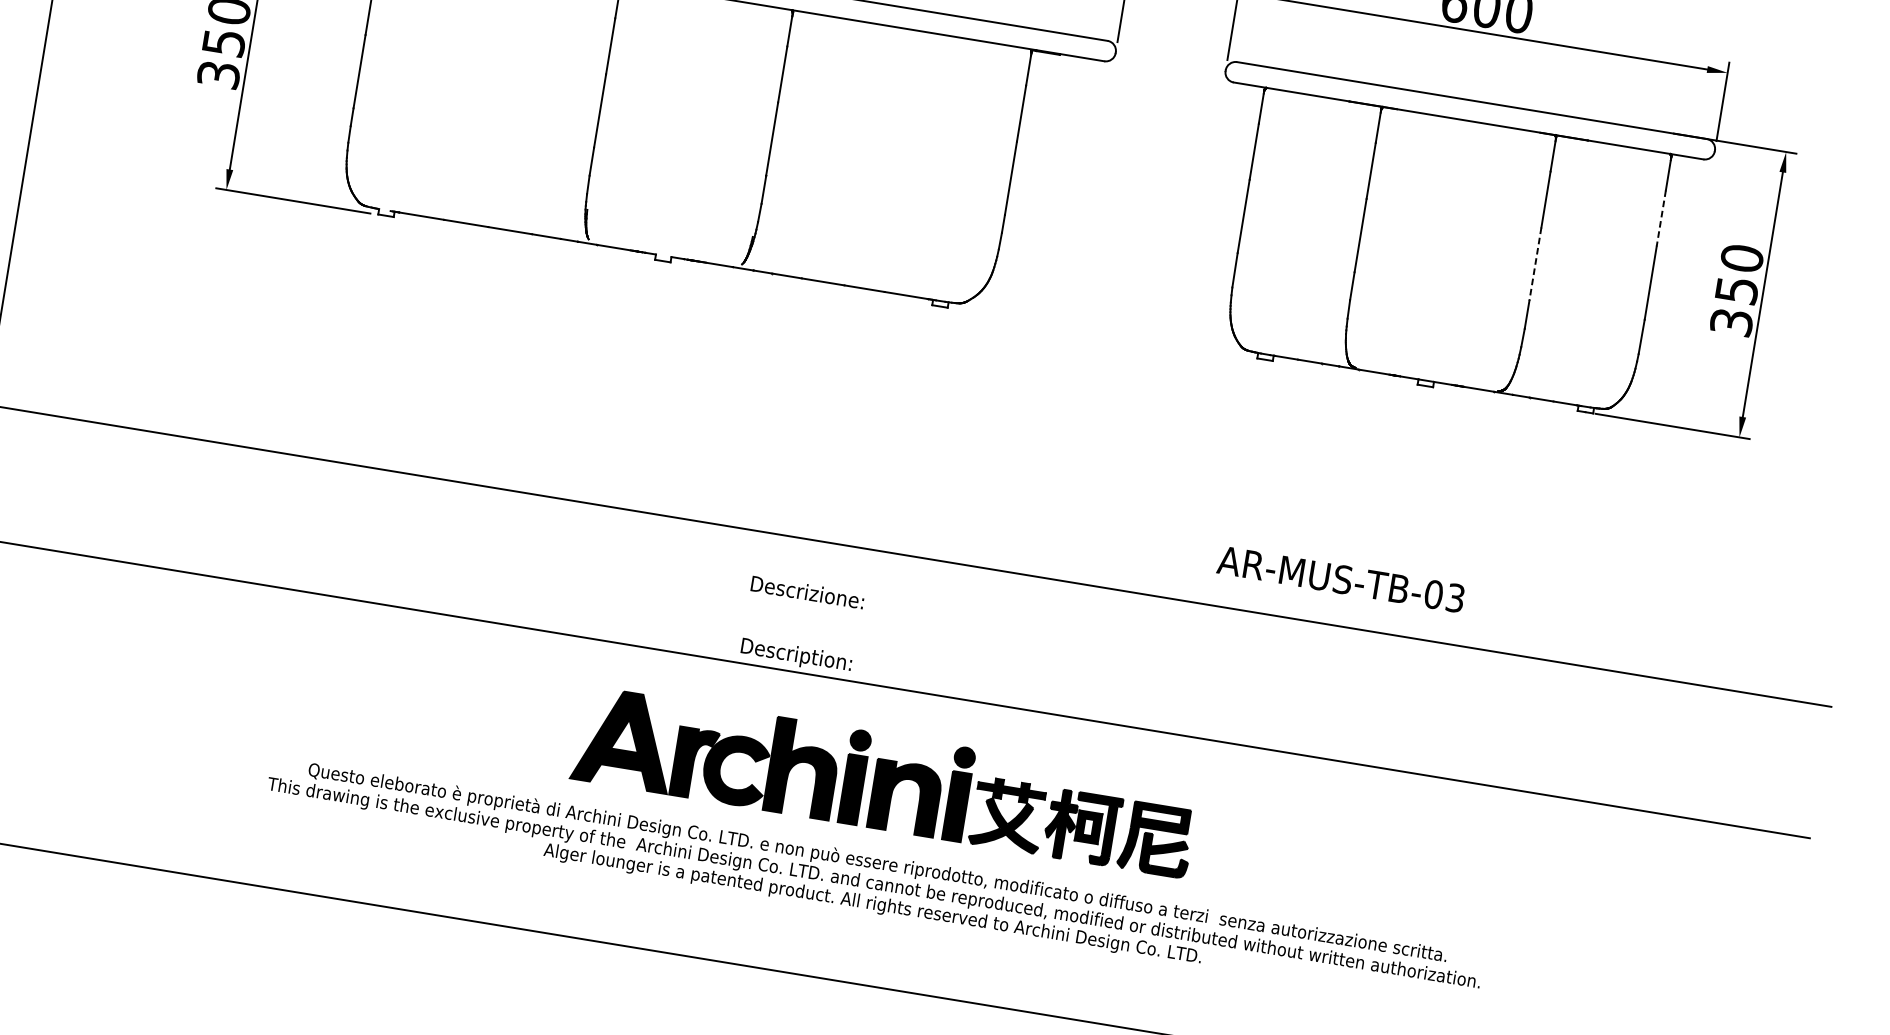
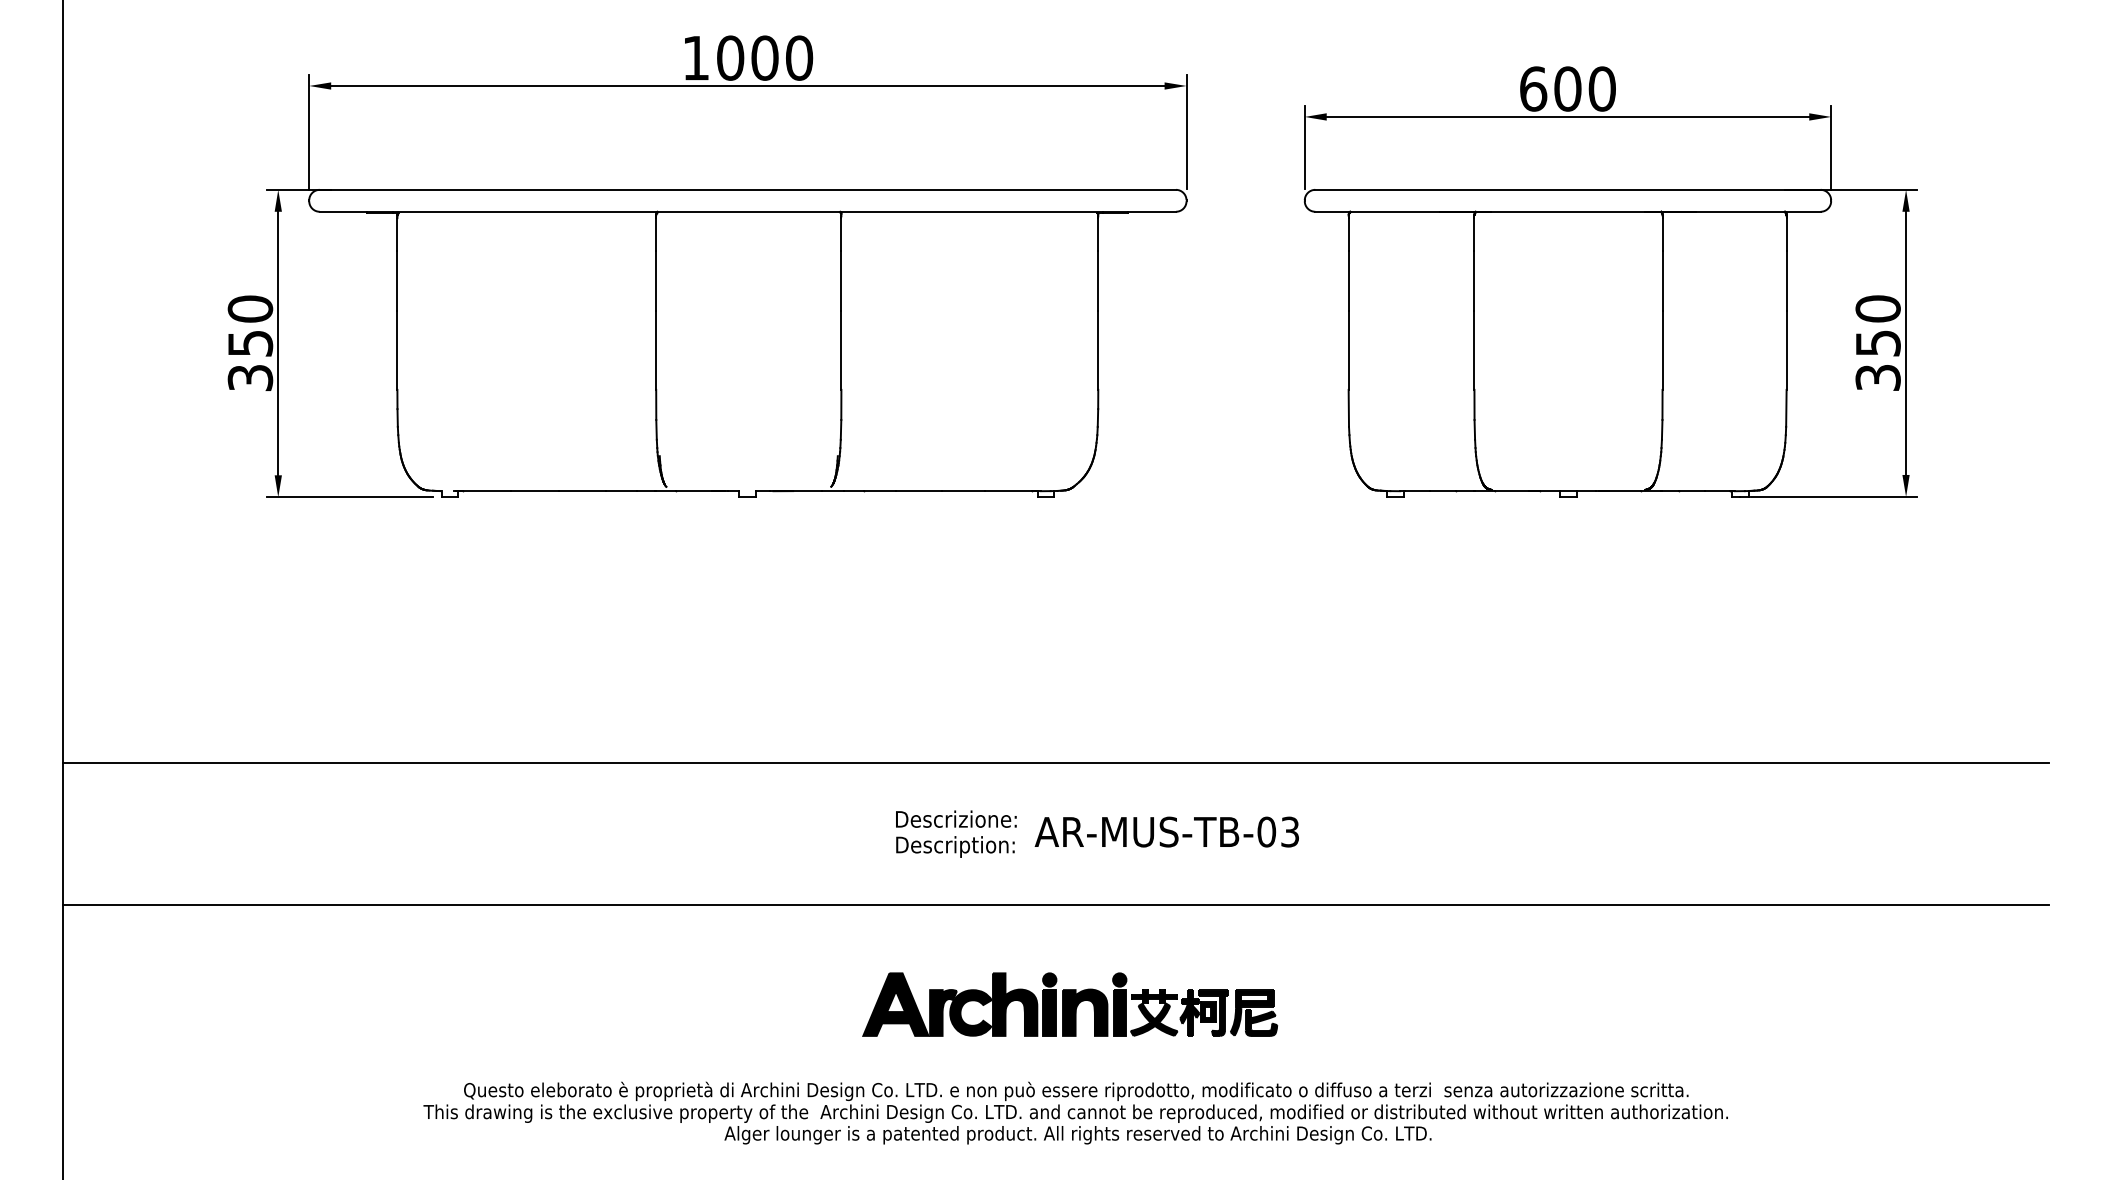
line: (1661, 218) -> (1786, 281), dashed -> solid
line: (1535, 264) -> (1662, 350), dashed -> solid
text: (1340, 578) -> (1166, 831), moved
text: (796, 655) -> (955, 846), moved
part: (885, 781) -> (1070, 1004), size x0.62

